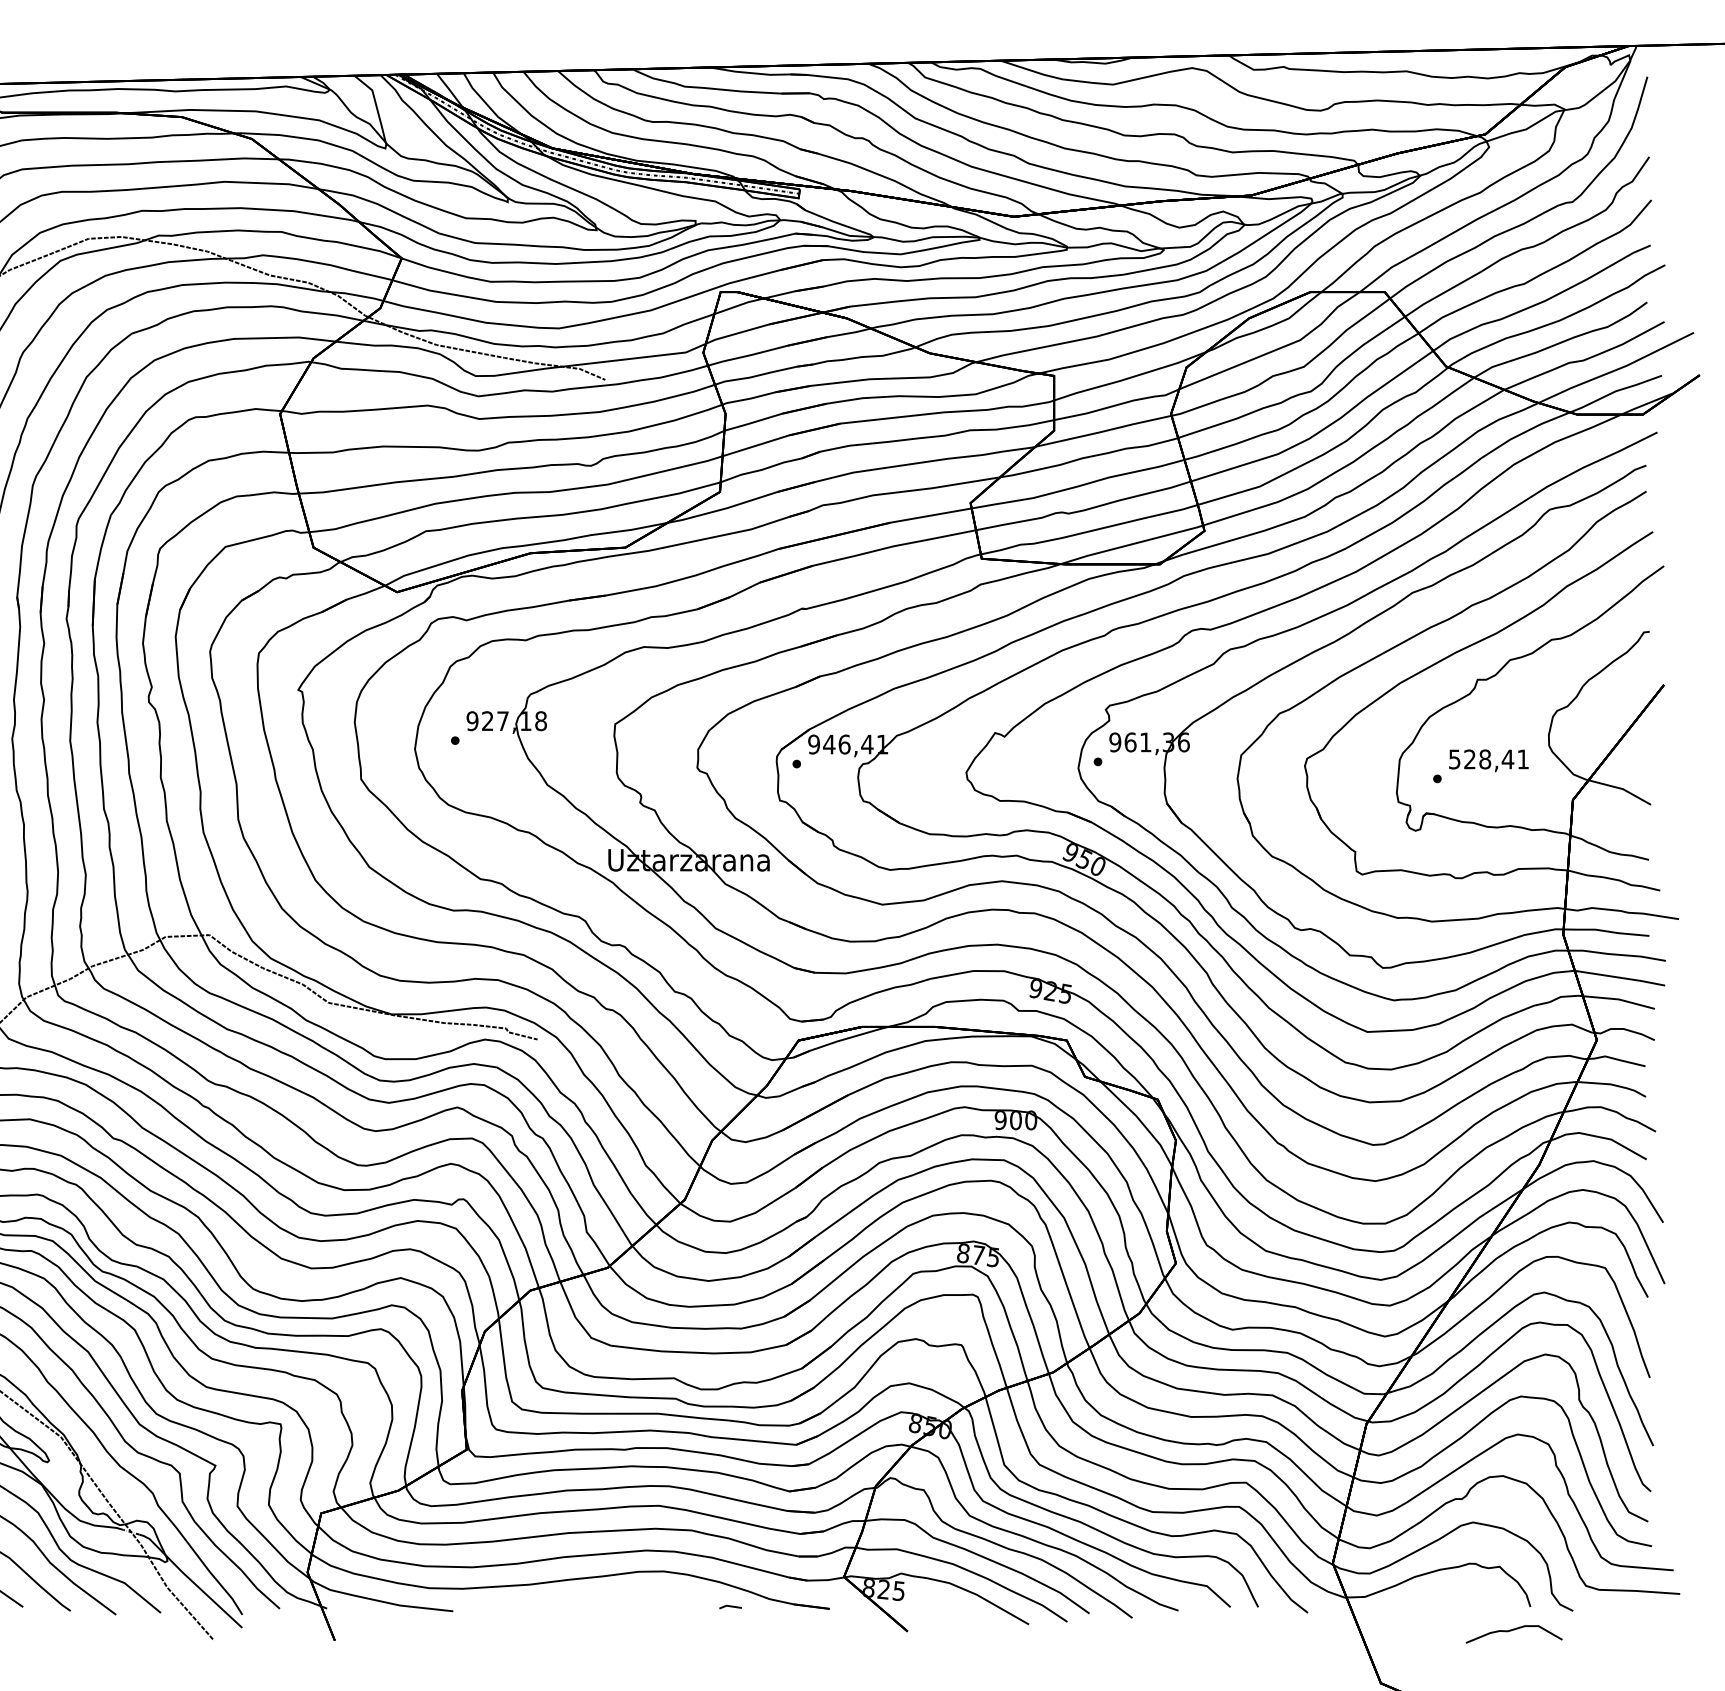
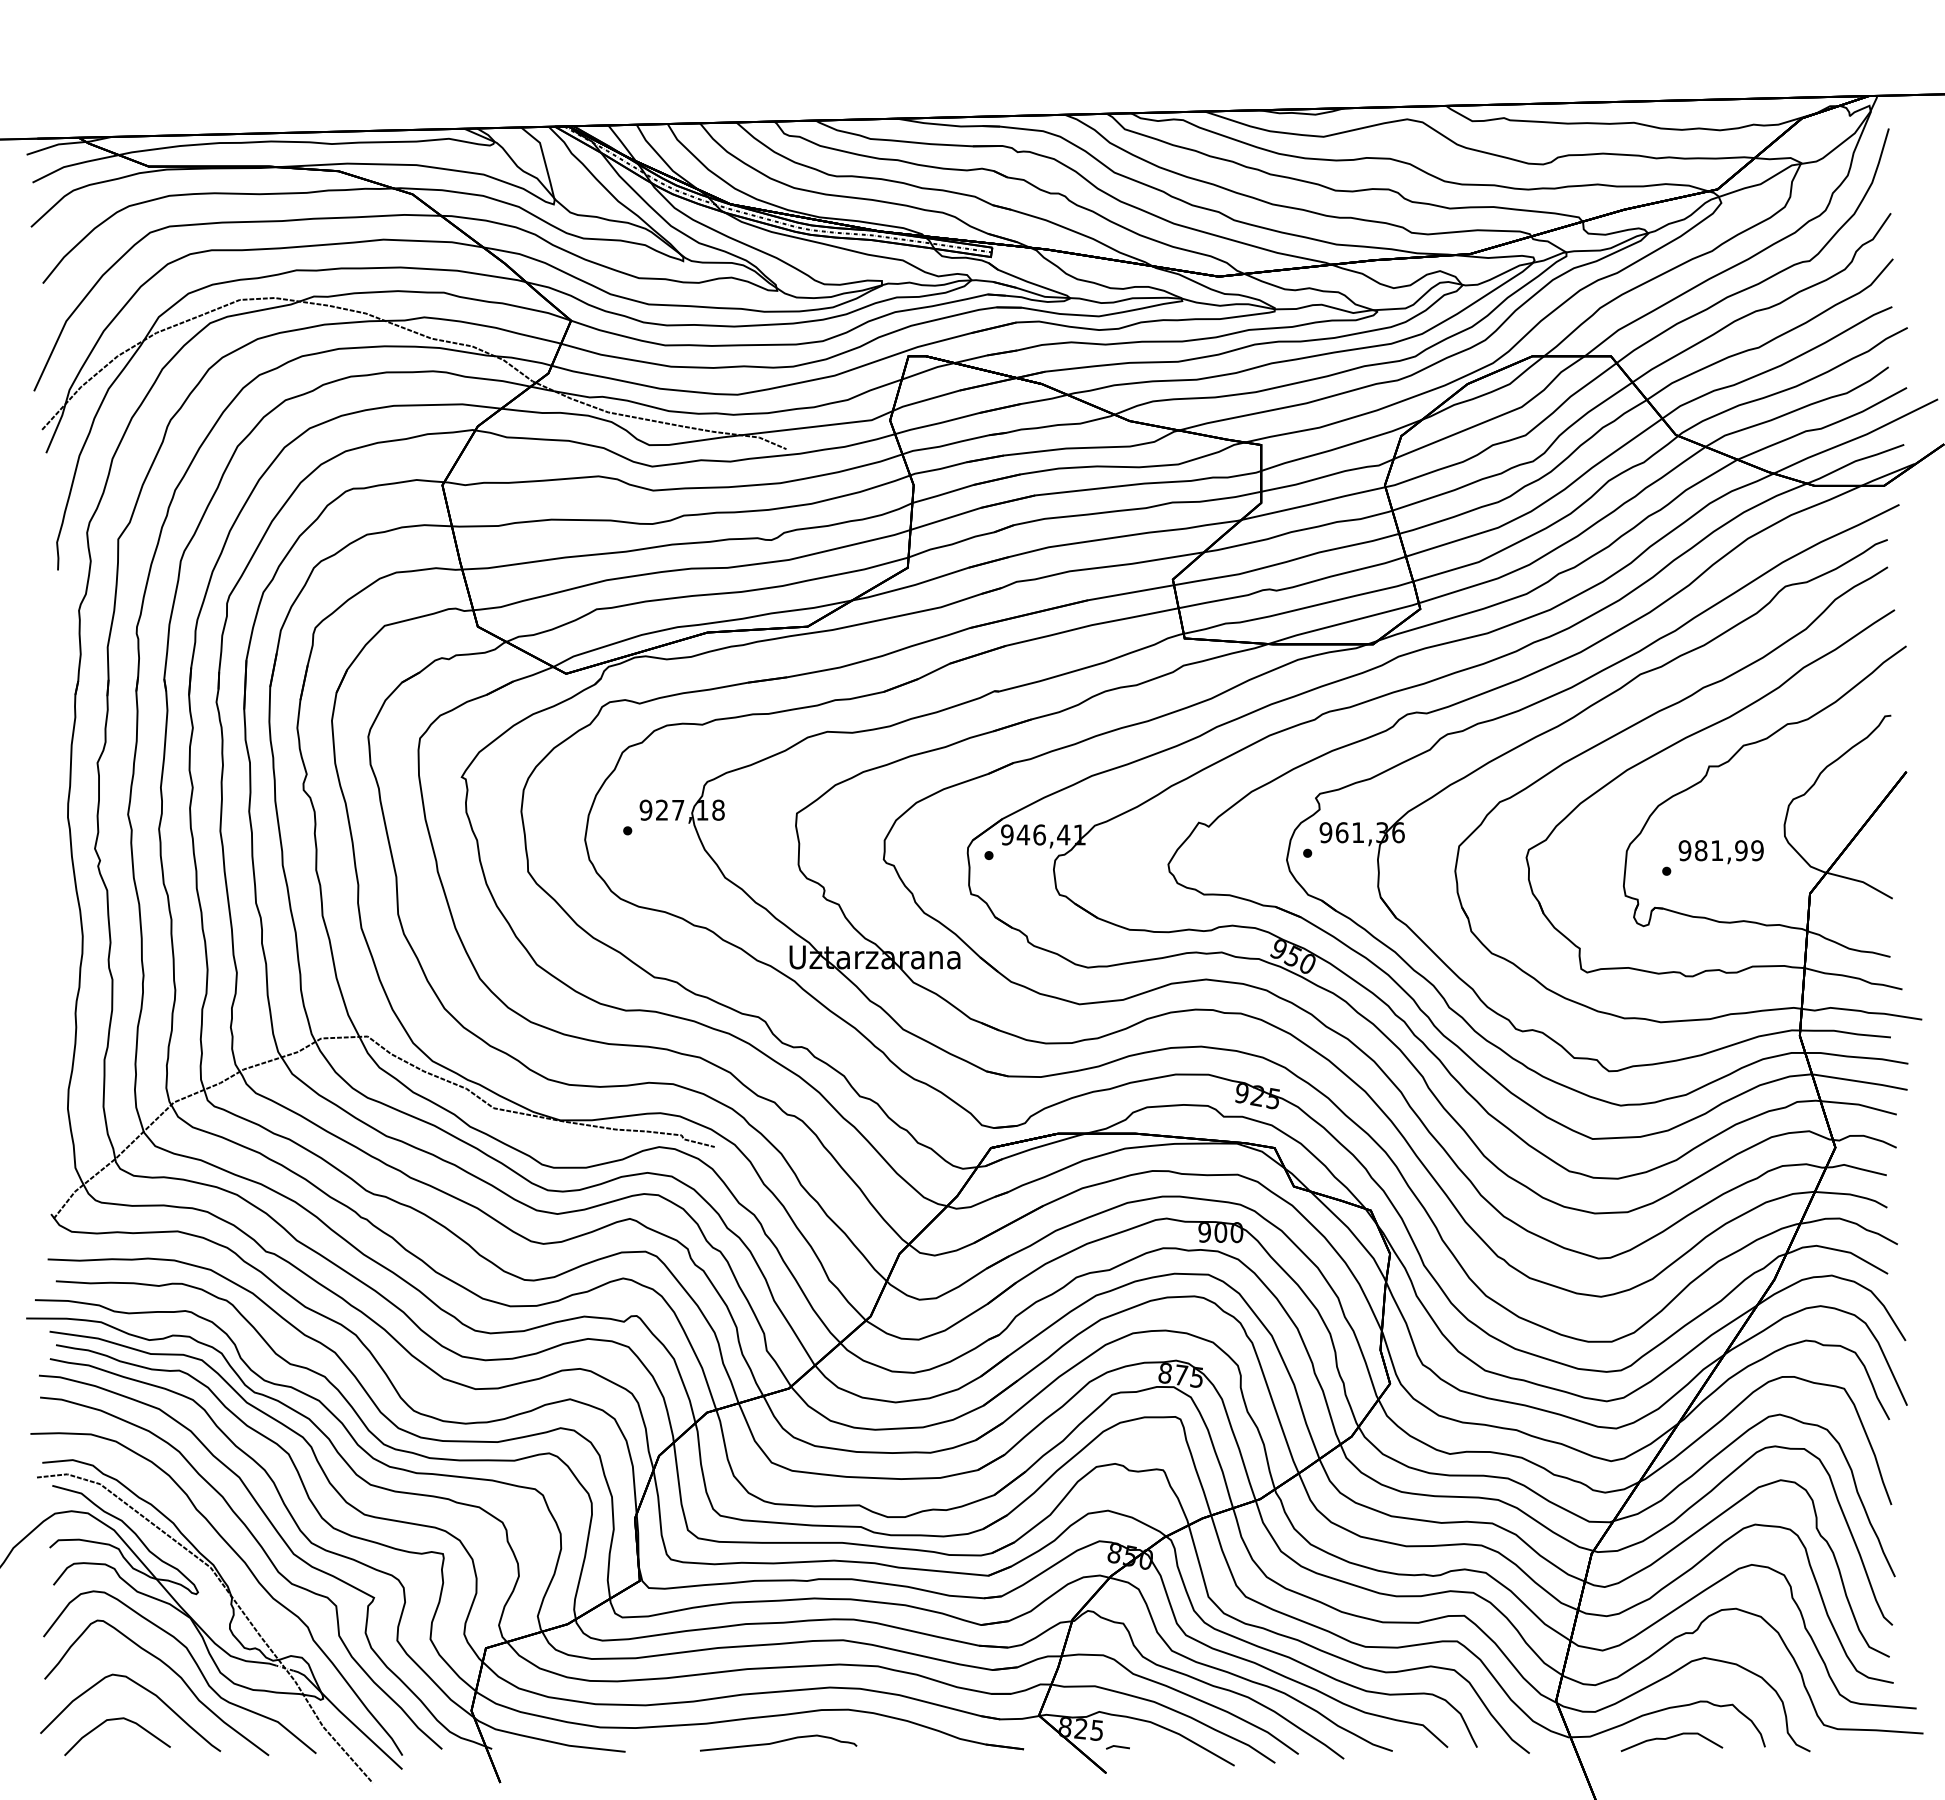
text: (1488, 759) -> (1720, 850), 528,41 -> 981,99
curve: (597, 1602) -> (778, 1742), added
line: (730, 1607) -> (1117, 1747), moved
curve: (1513, 1630) -> (1671, 1738), moved

